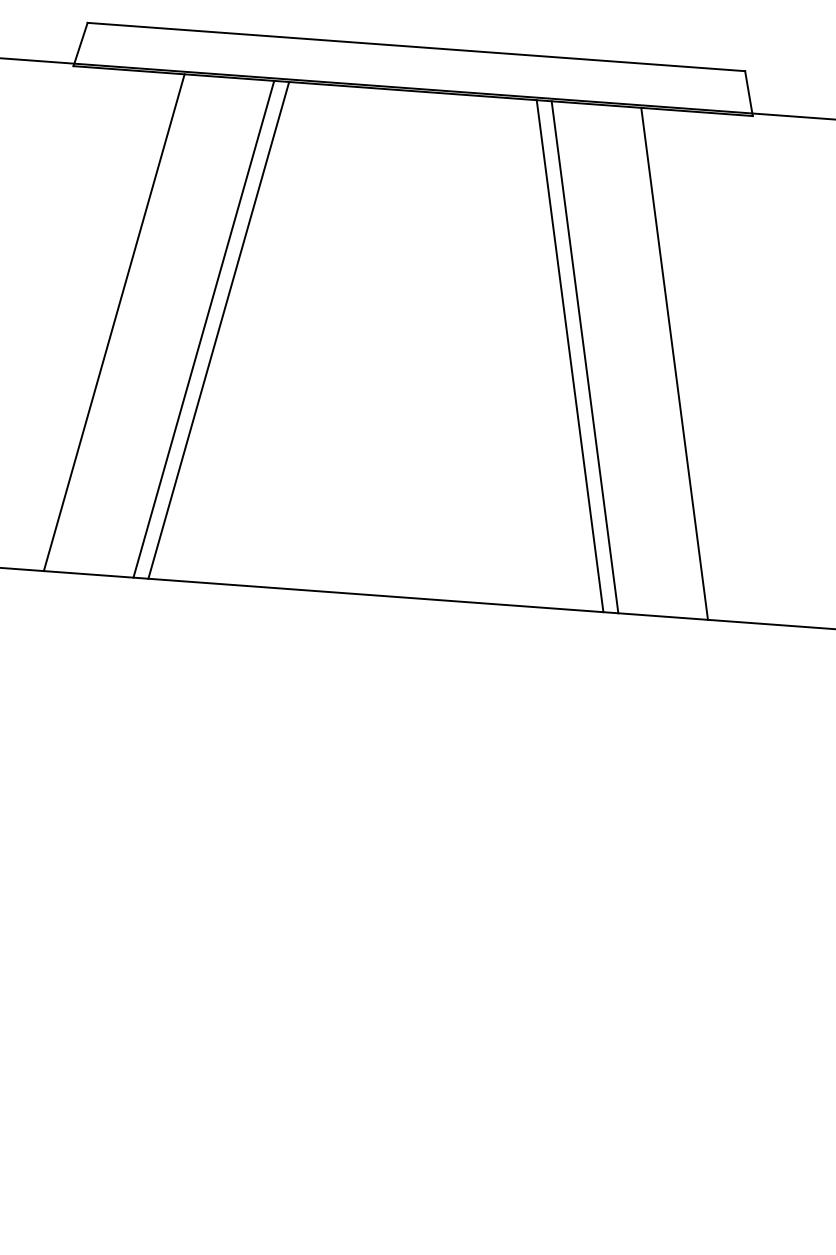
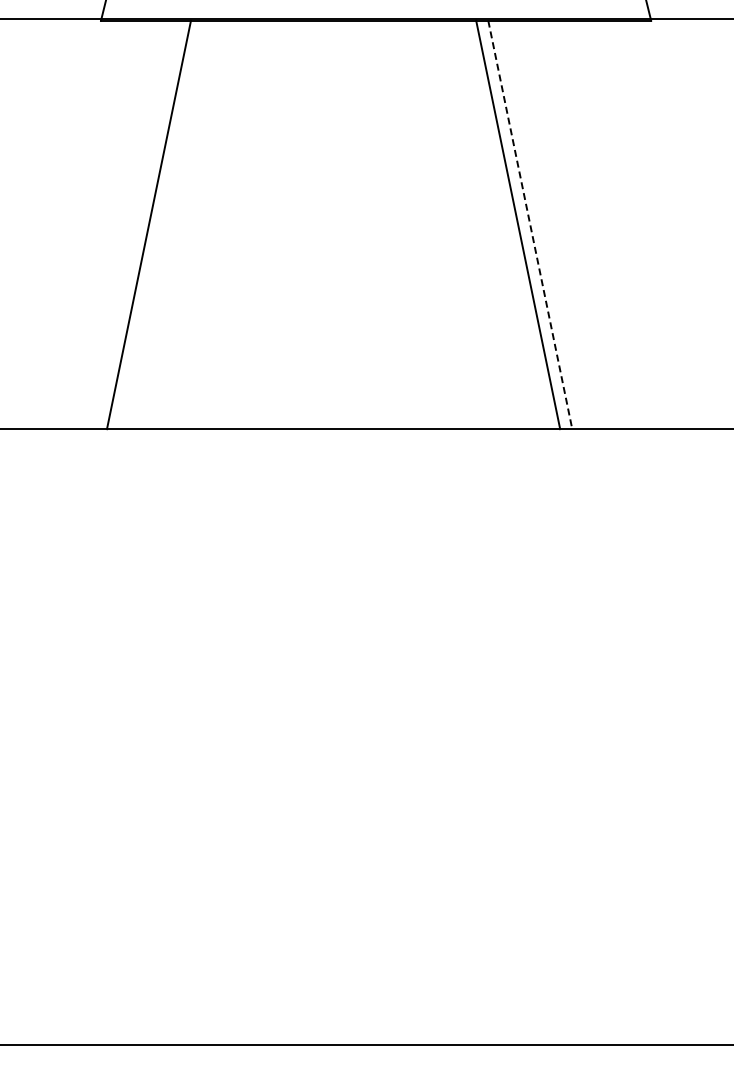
line: (203, 328) -> (221, 224), removed
line: (218, 329) -> (233, 224), removed
line: (585, 356) -> (530, 224), solid -> dashed
line: (674, 363) -> (602, 224), removed

